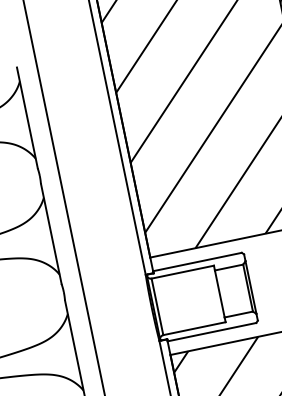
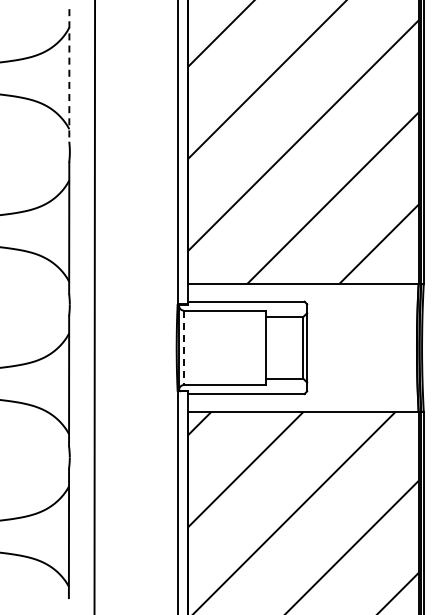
line: (27, 117) -> (69, 75), solid -> dashed
line: (157, 307) -> (184, 348), solid -> dashed

